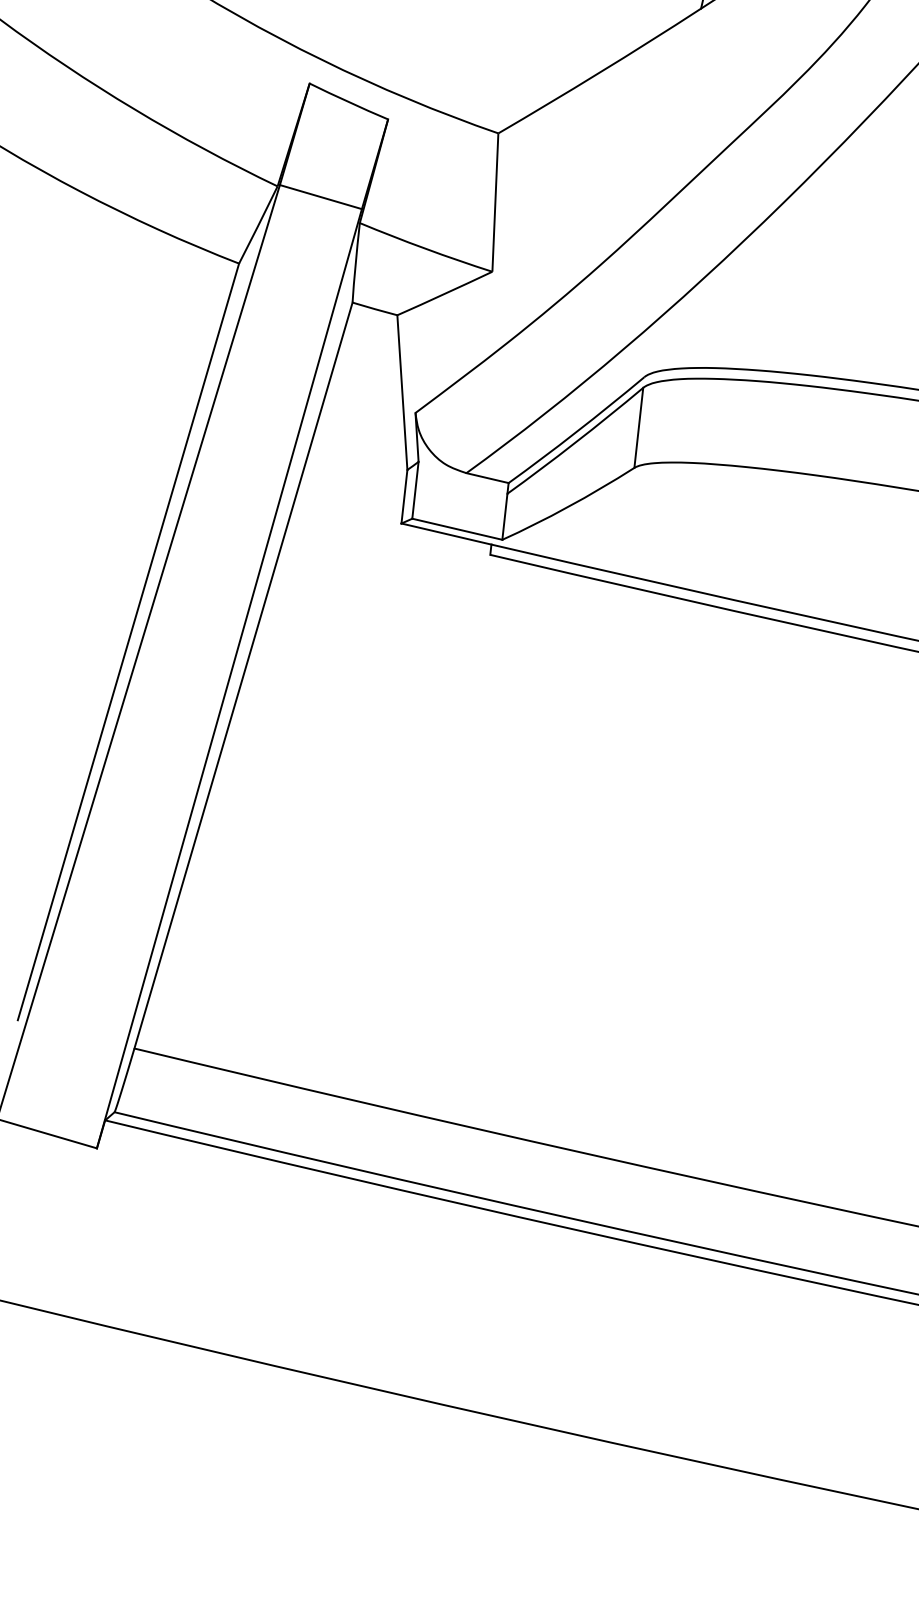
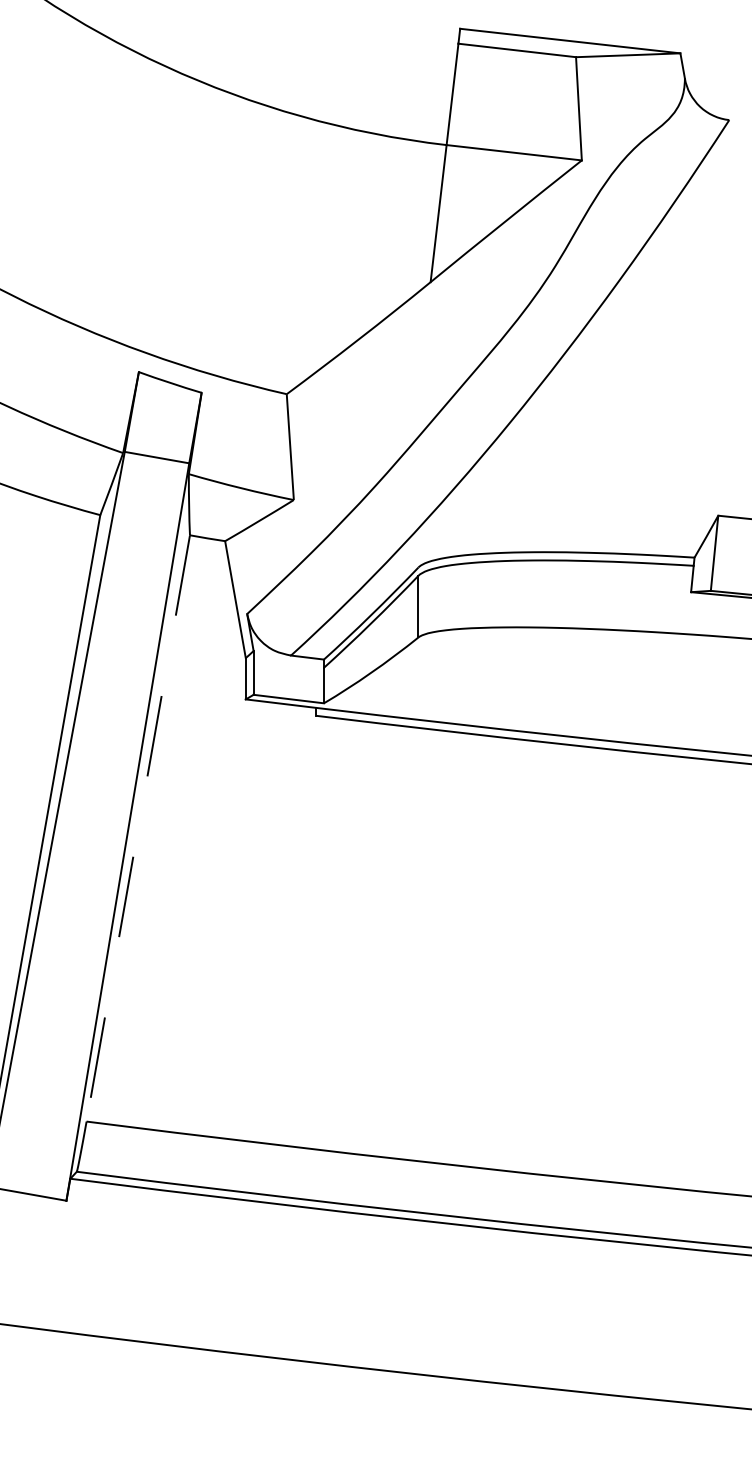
line: (243, 675) -> (138, 828), solid -> dashed

